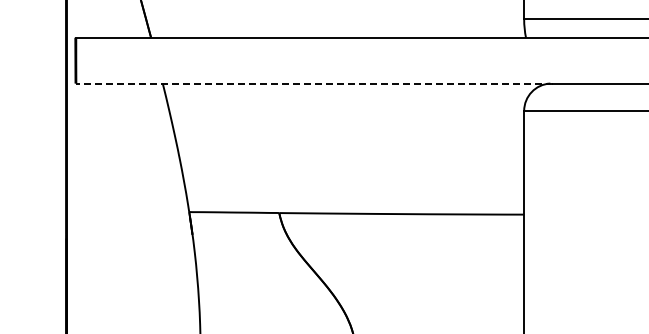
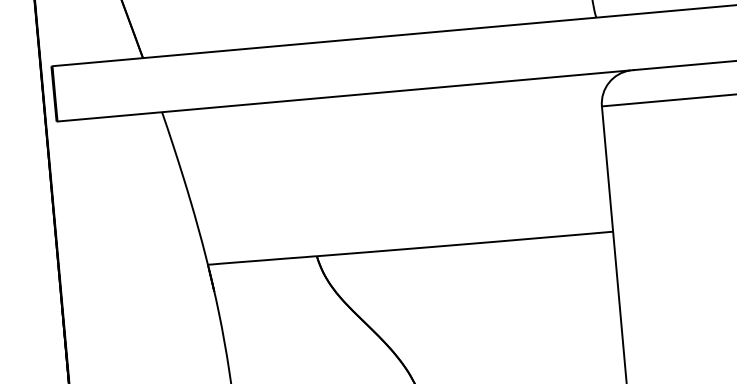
line: (314, 83) -> (345, 95), dashed -> solid

